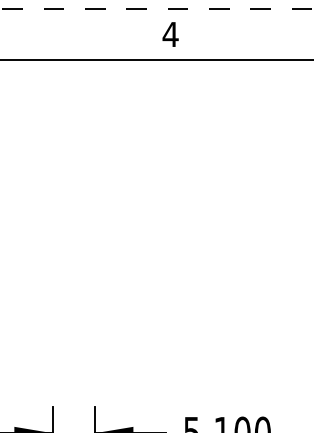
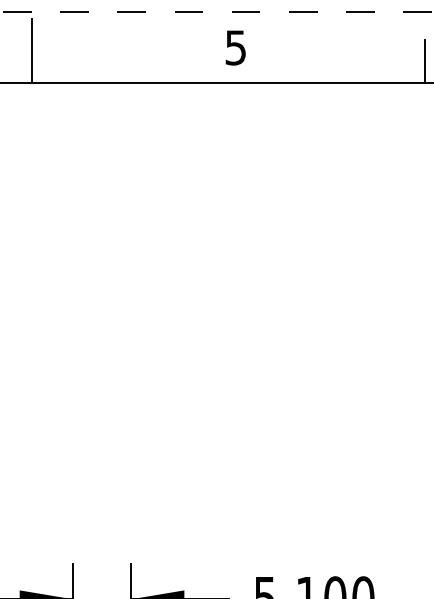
text: (170, 34) -> (235, 47), 4 -> 5
line: (22, 36) -> (30, 50), added
line: (307, 44) -> (425, 61), added

